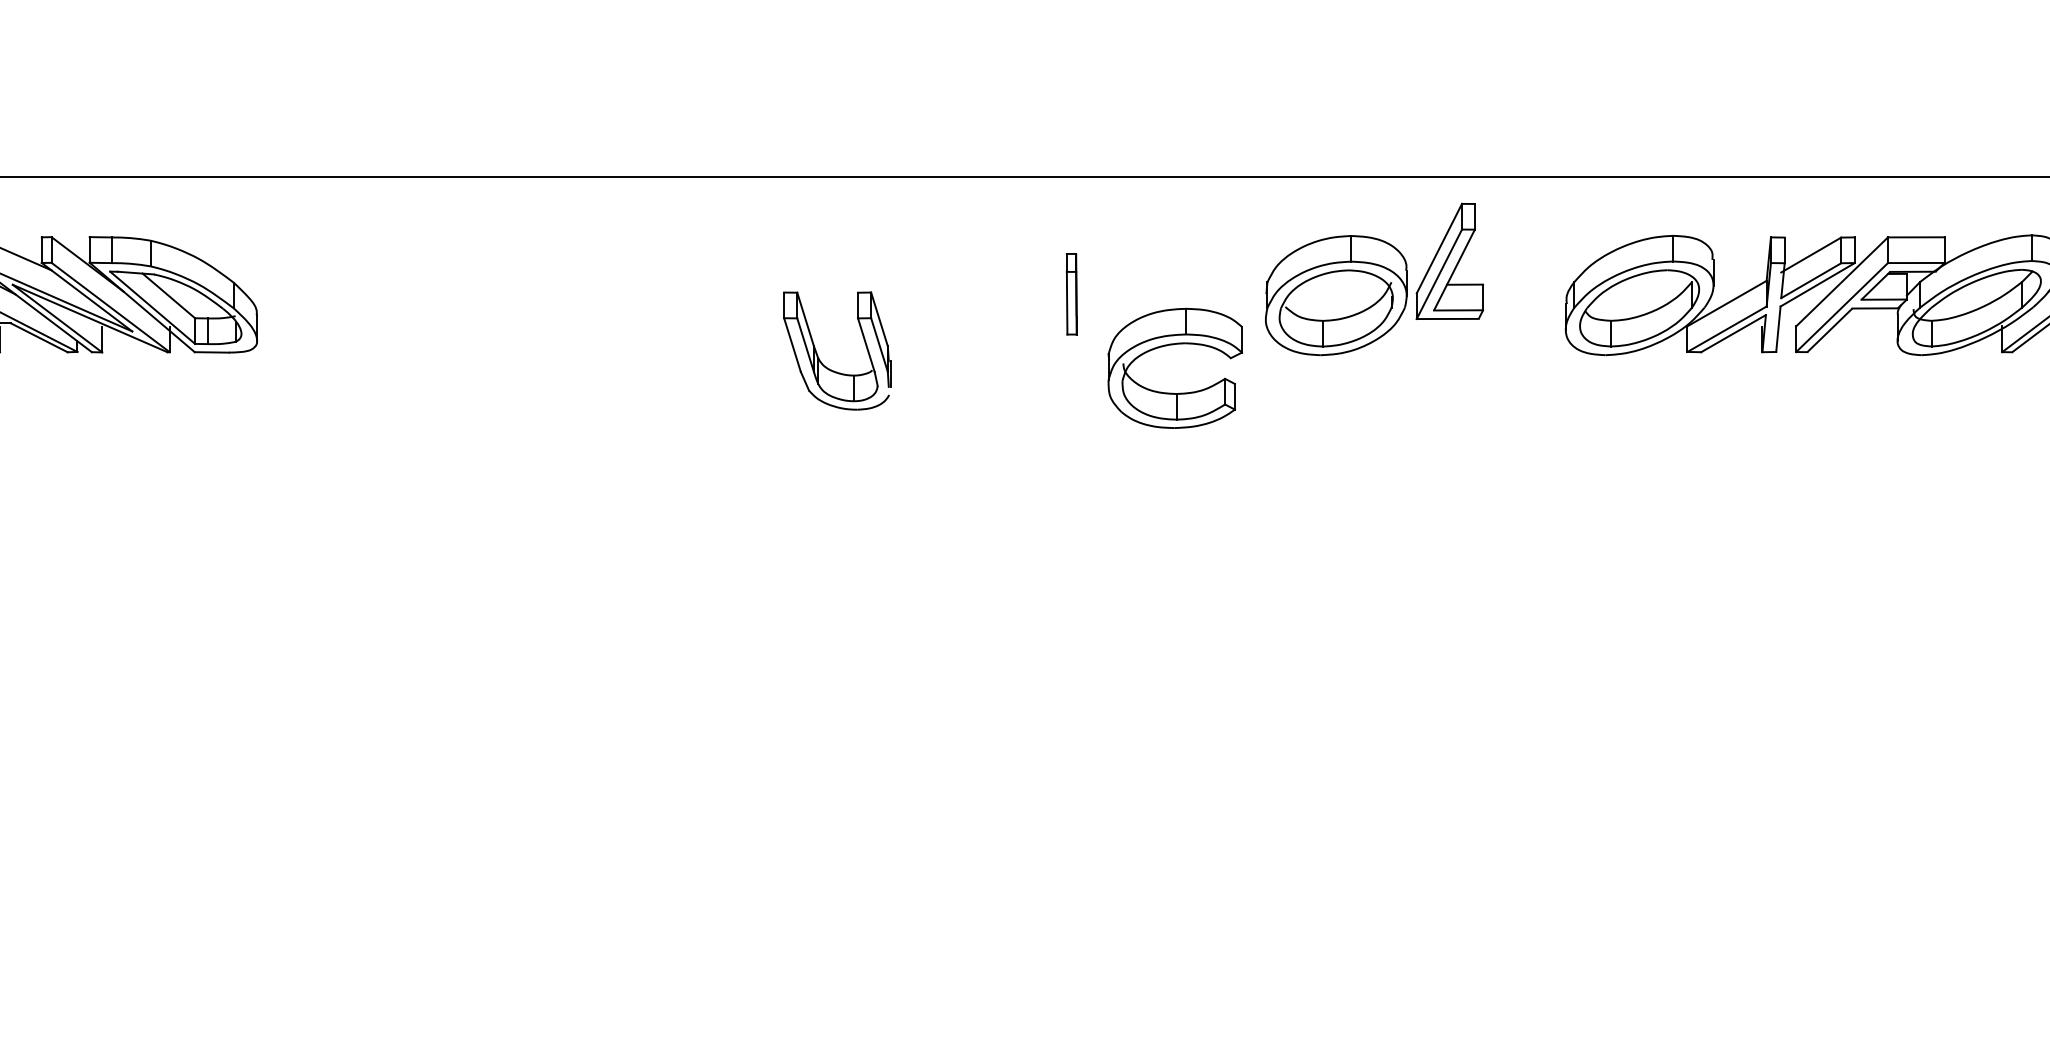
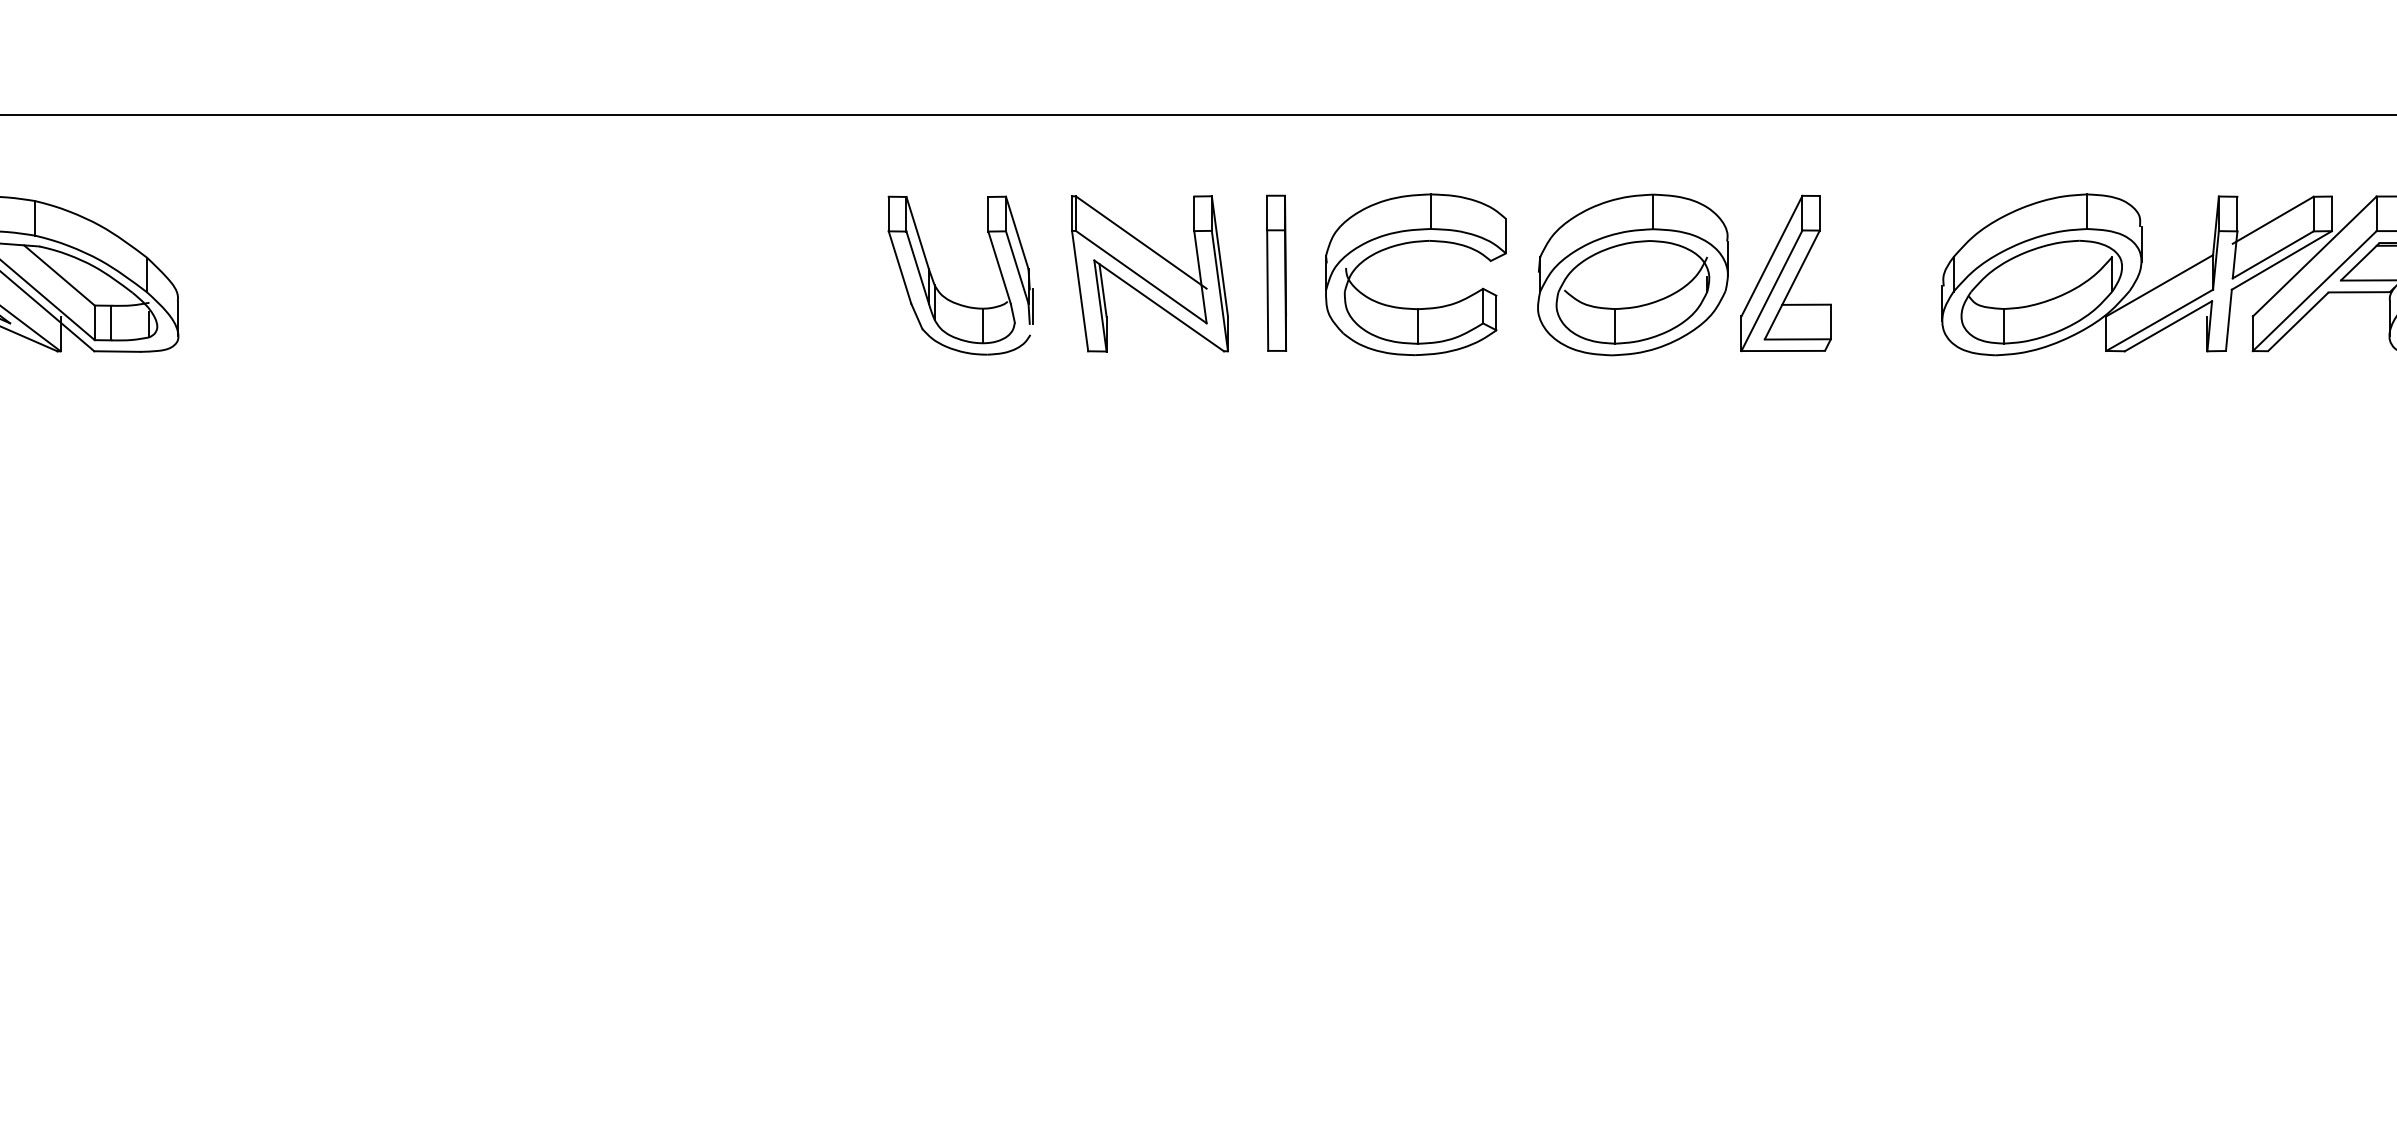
part: (1449, 260) -> (1785, 272), moved
part: (1071, 293) -> (1276, 272), size x1.43
part: (977, 294) -> (1149, 273), added
part: (1173, 345) -> (1413, 243), moved
part: (822, 362) -> (940, 291), moved

